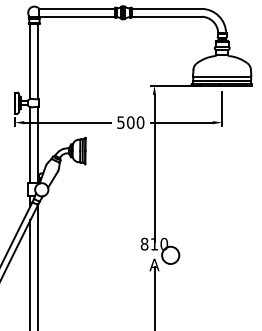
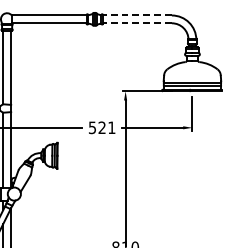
line: (166, 8) -> (137, 15), solid -> dashed
line: (166, 16) -> (137, 23), solid -> dashed
text: (135, 122) -> (106, 127), 500 -> 521

